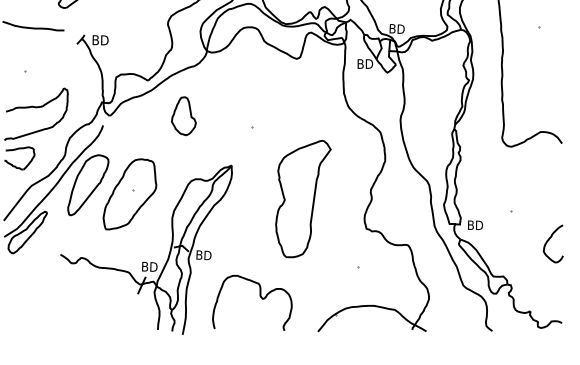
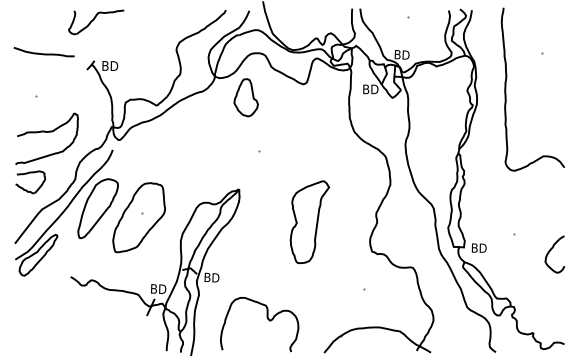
part: (183, 115) -> (245, 97), moved
part: (303, 198) -> (309, 221), size x0.71
curve: (549, 239) -> (551, 250), moved

